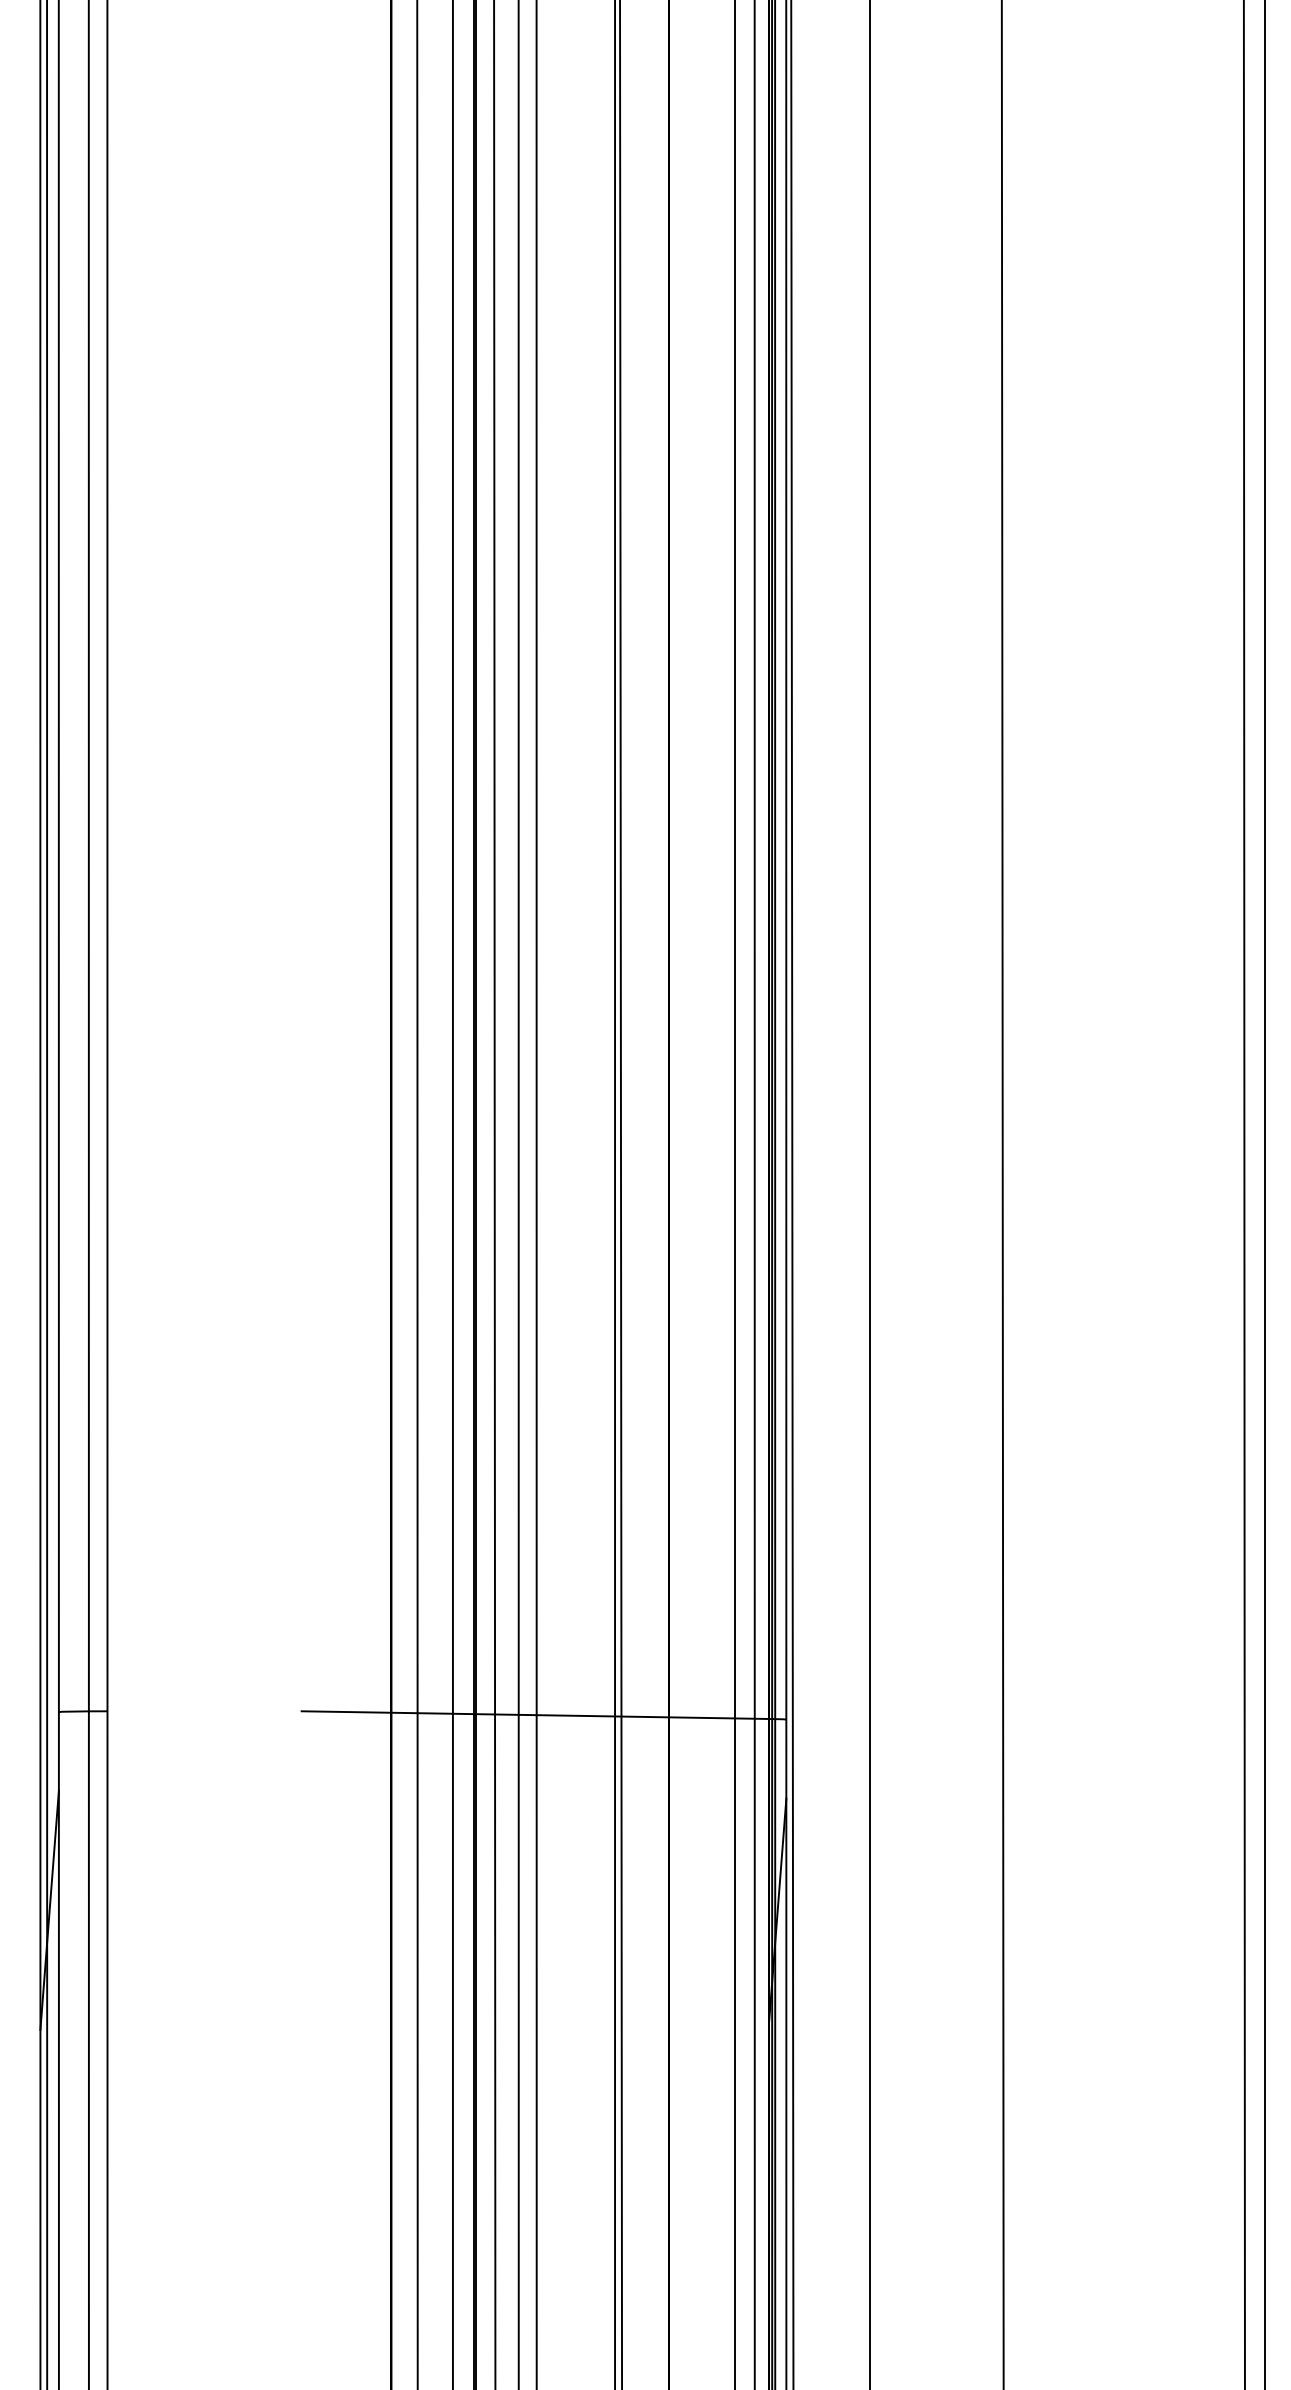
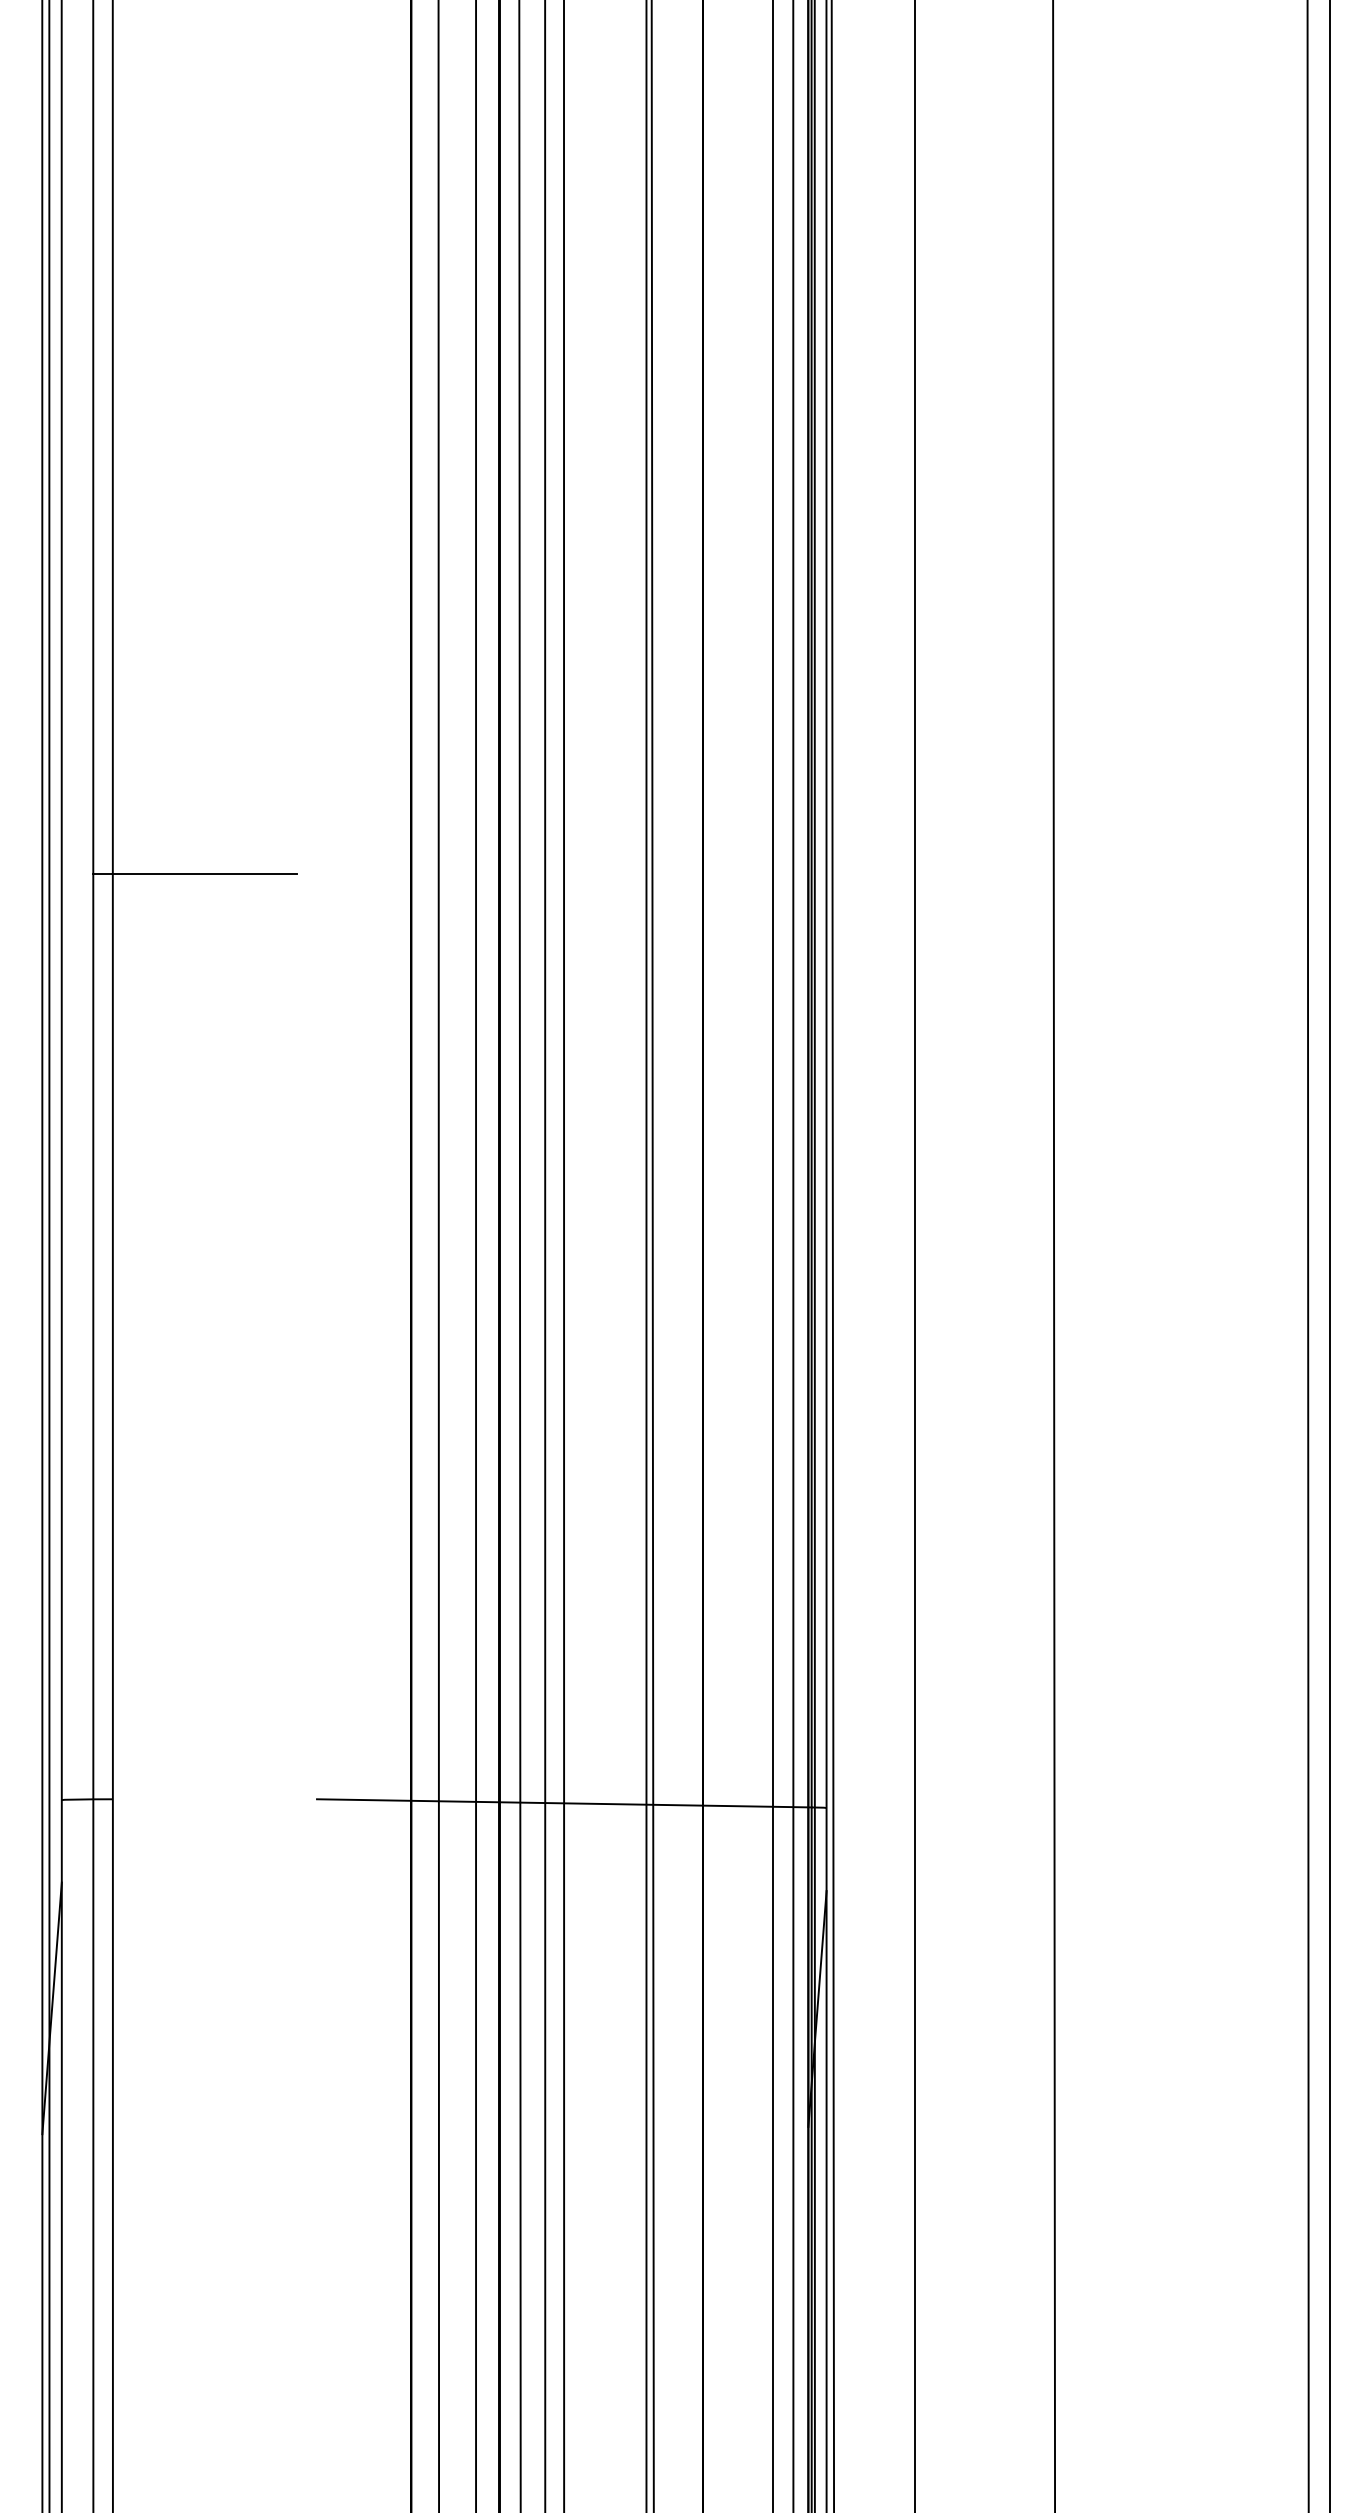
line: (186, 830) -> (195, 873), added

